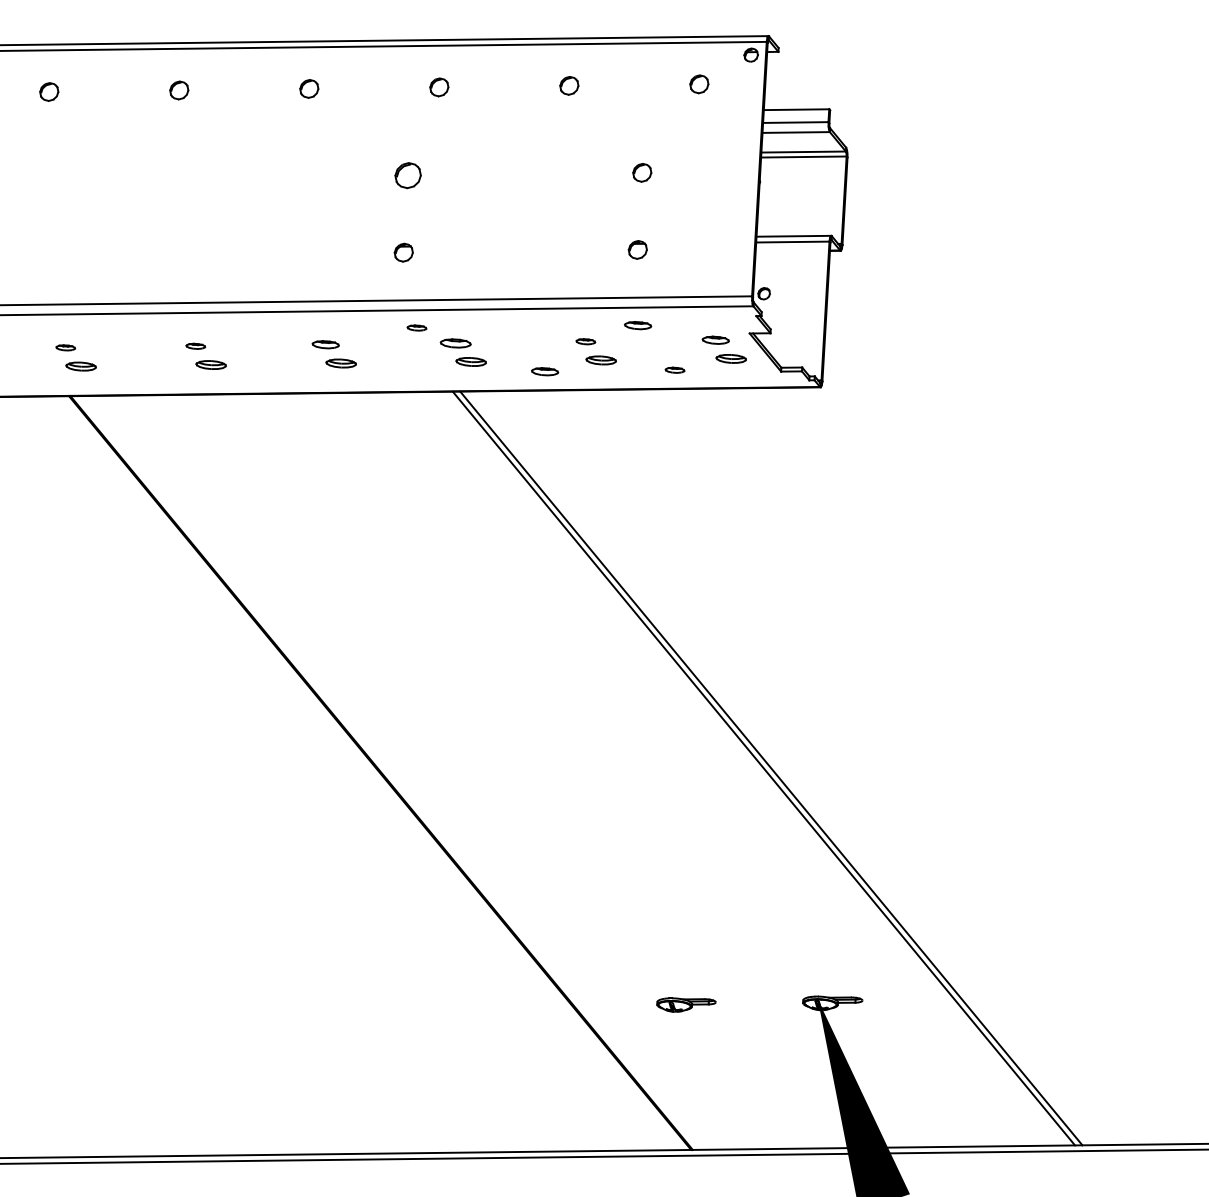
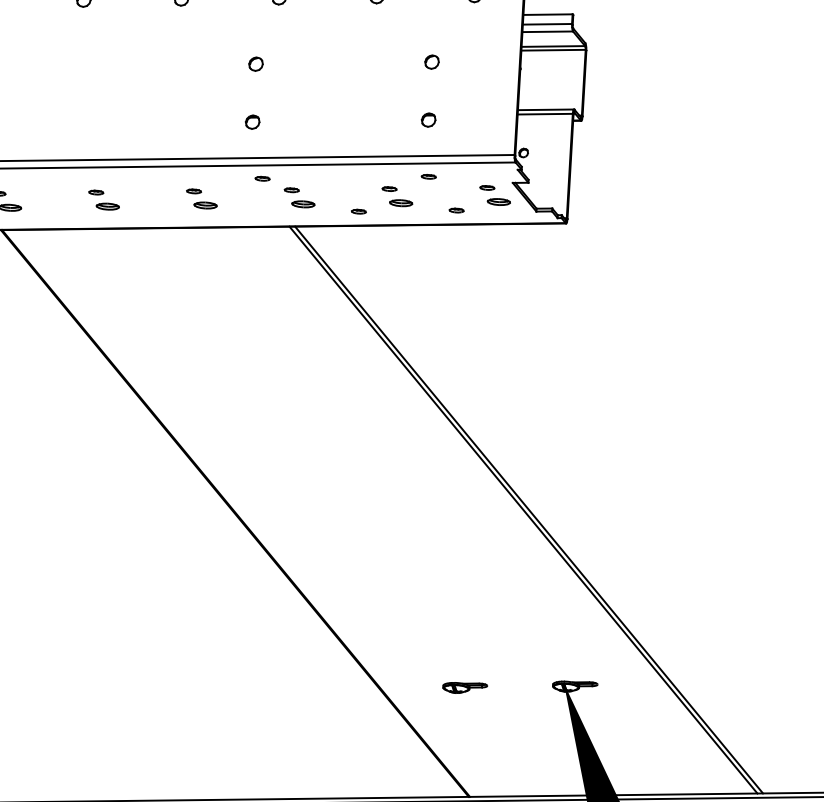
part: (408, 175) -> (256, 64), size x0.71
part: (637, 324) -> (428, 176), size x0.71
part: (715, 339) -> (487, 187), size x0.71
part: (455, 342) -> (291, 189), size x0.62
part: (325, 344) -> (193, 191), size x0.71
part: (544, 371) -> (358, 211), size x0.71

